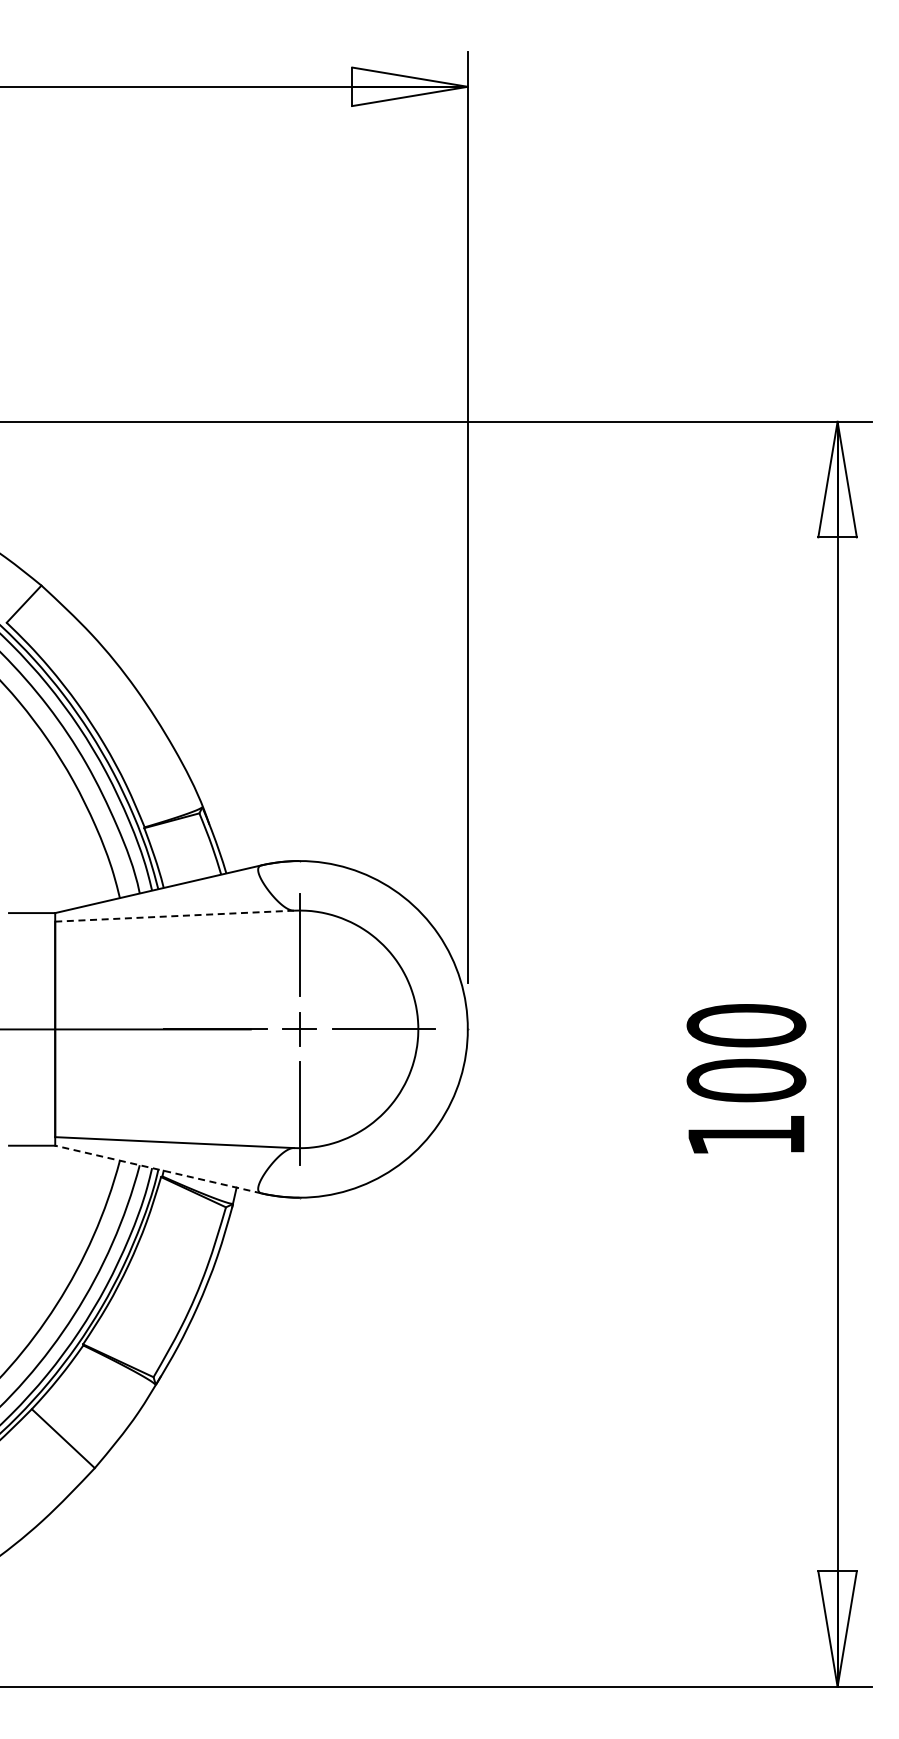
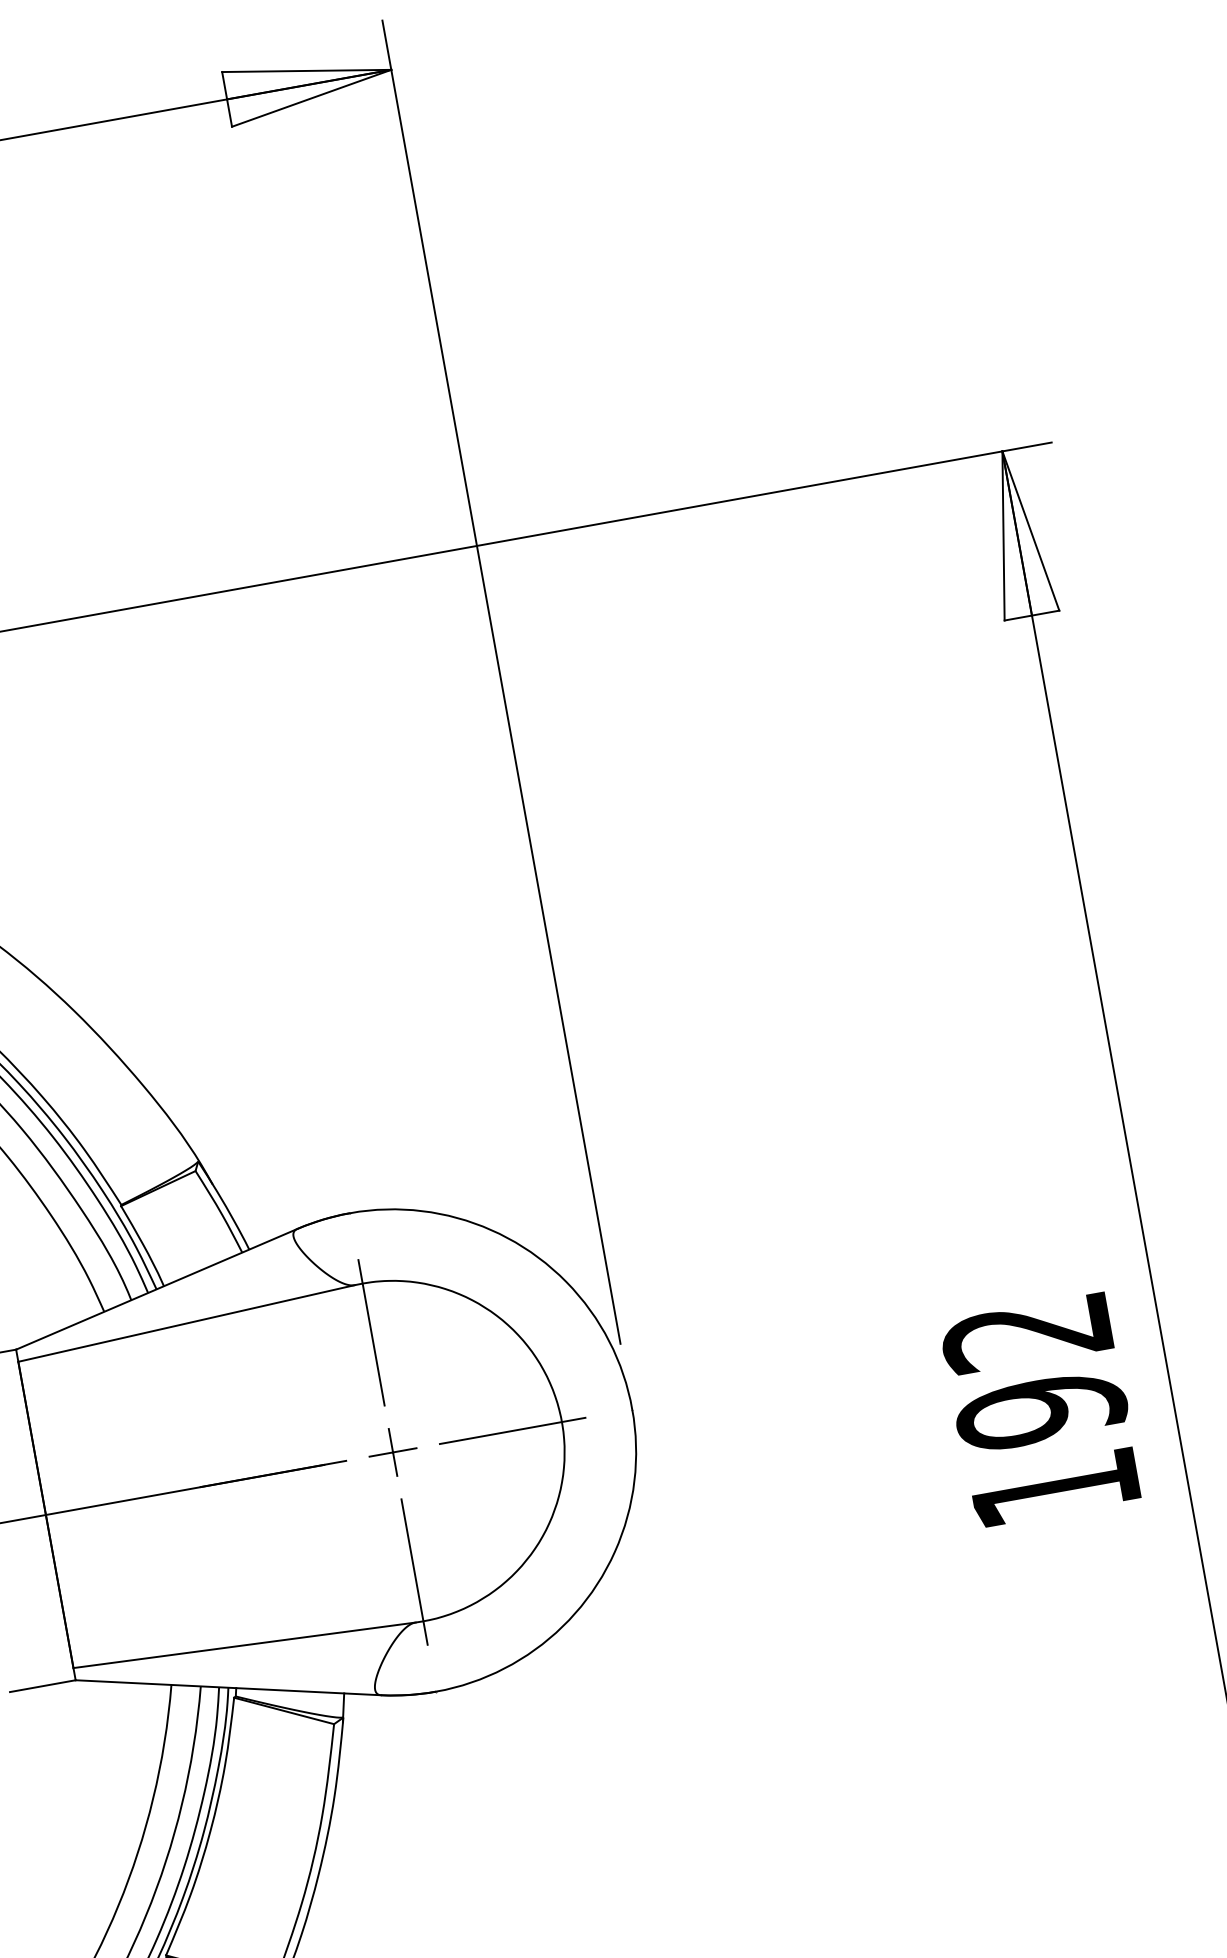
line: (174, 916) -> (186, 1323), dashed -> solid
text: (746, 1053) -> (1034, 1372), 100 -> 192
line: (158, 1169) -> (228, 1687), dashed -> solid

